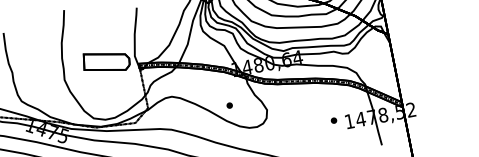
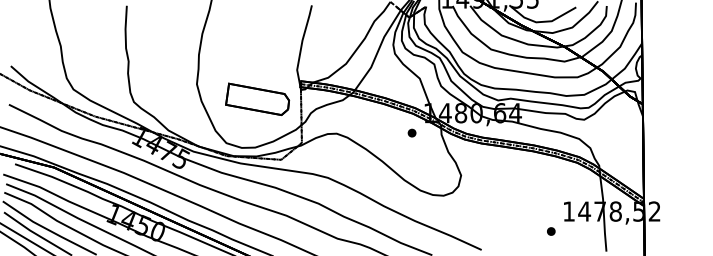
part: (106, 61) -> (257, 98), moved
part: (229, 105) -> (411, 132), moved
part: (334, 120) -> (551, 231), moved

